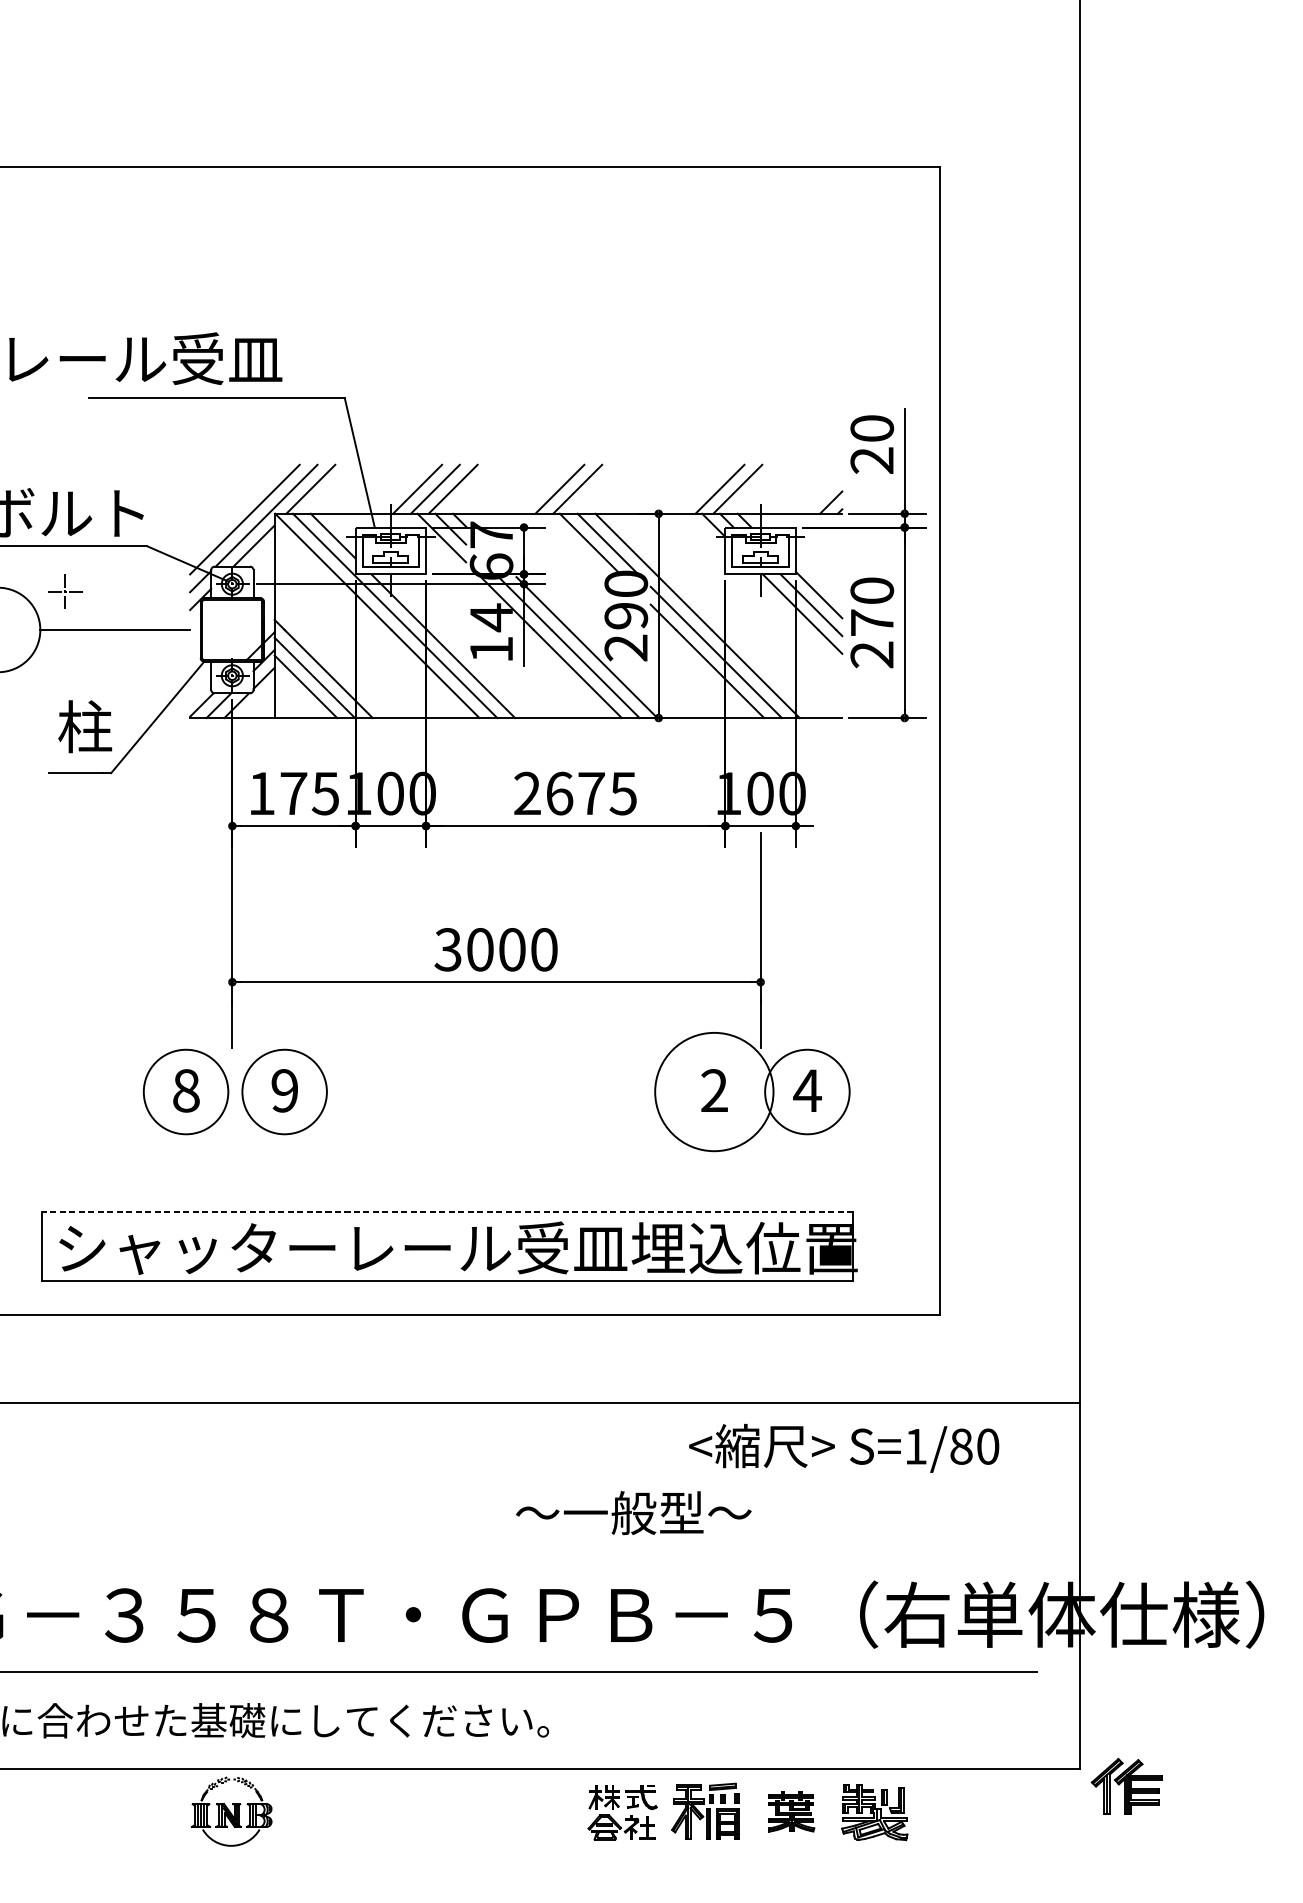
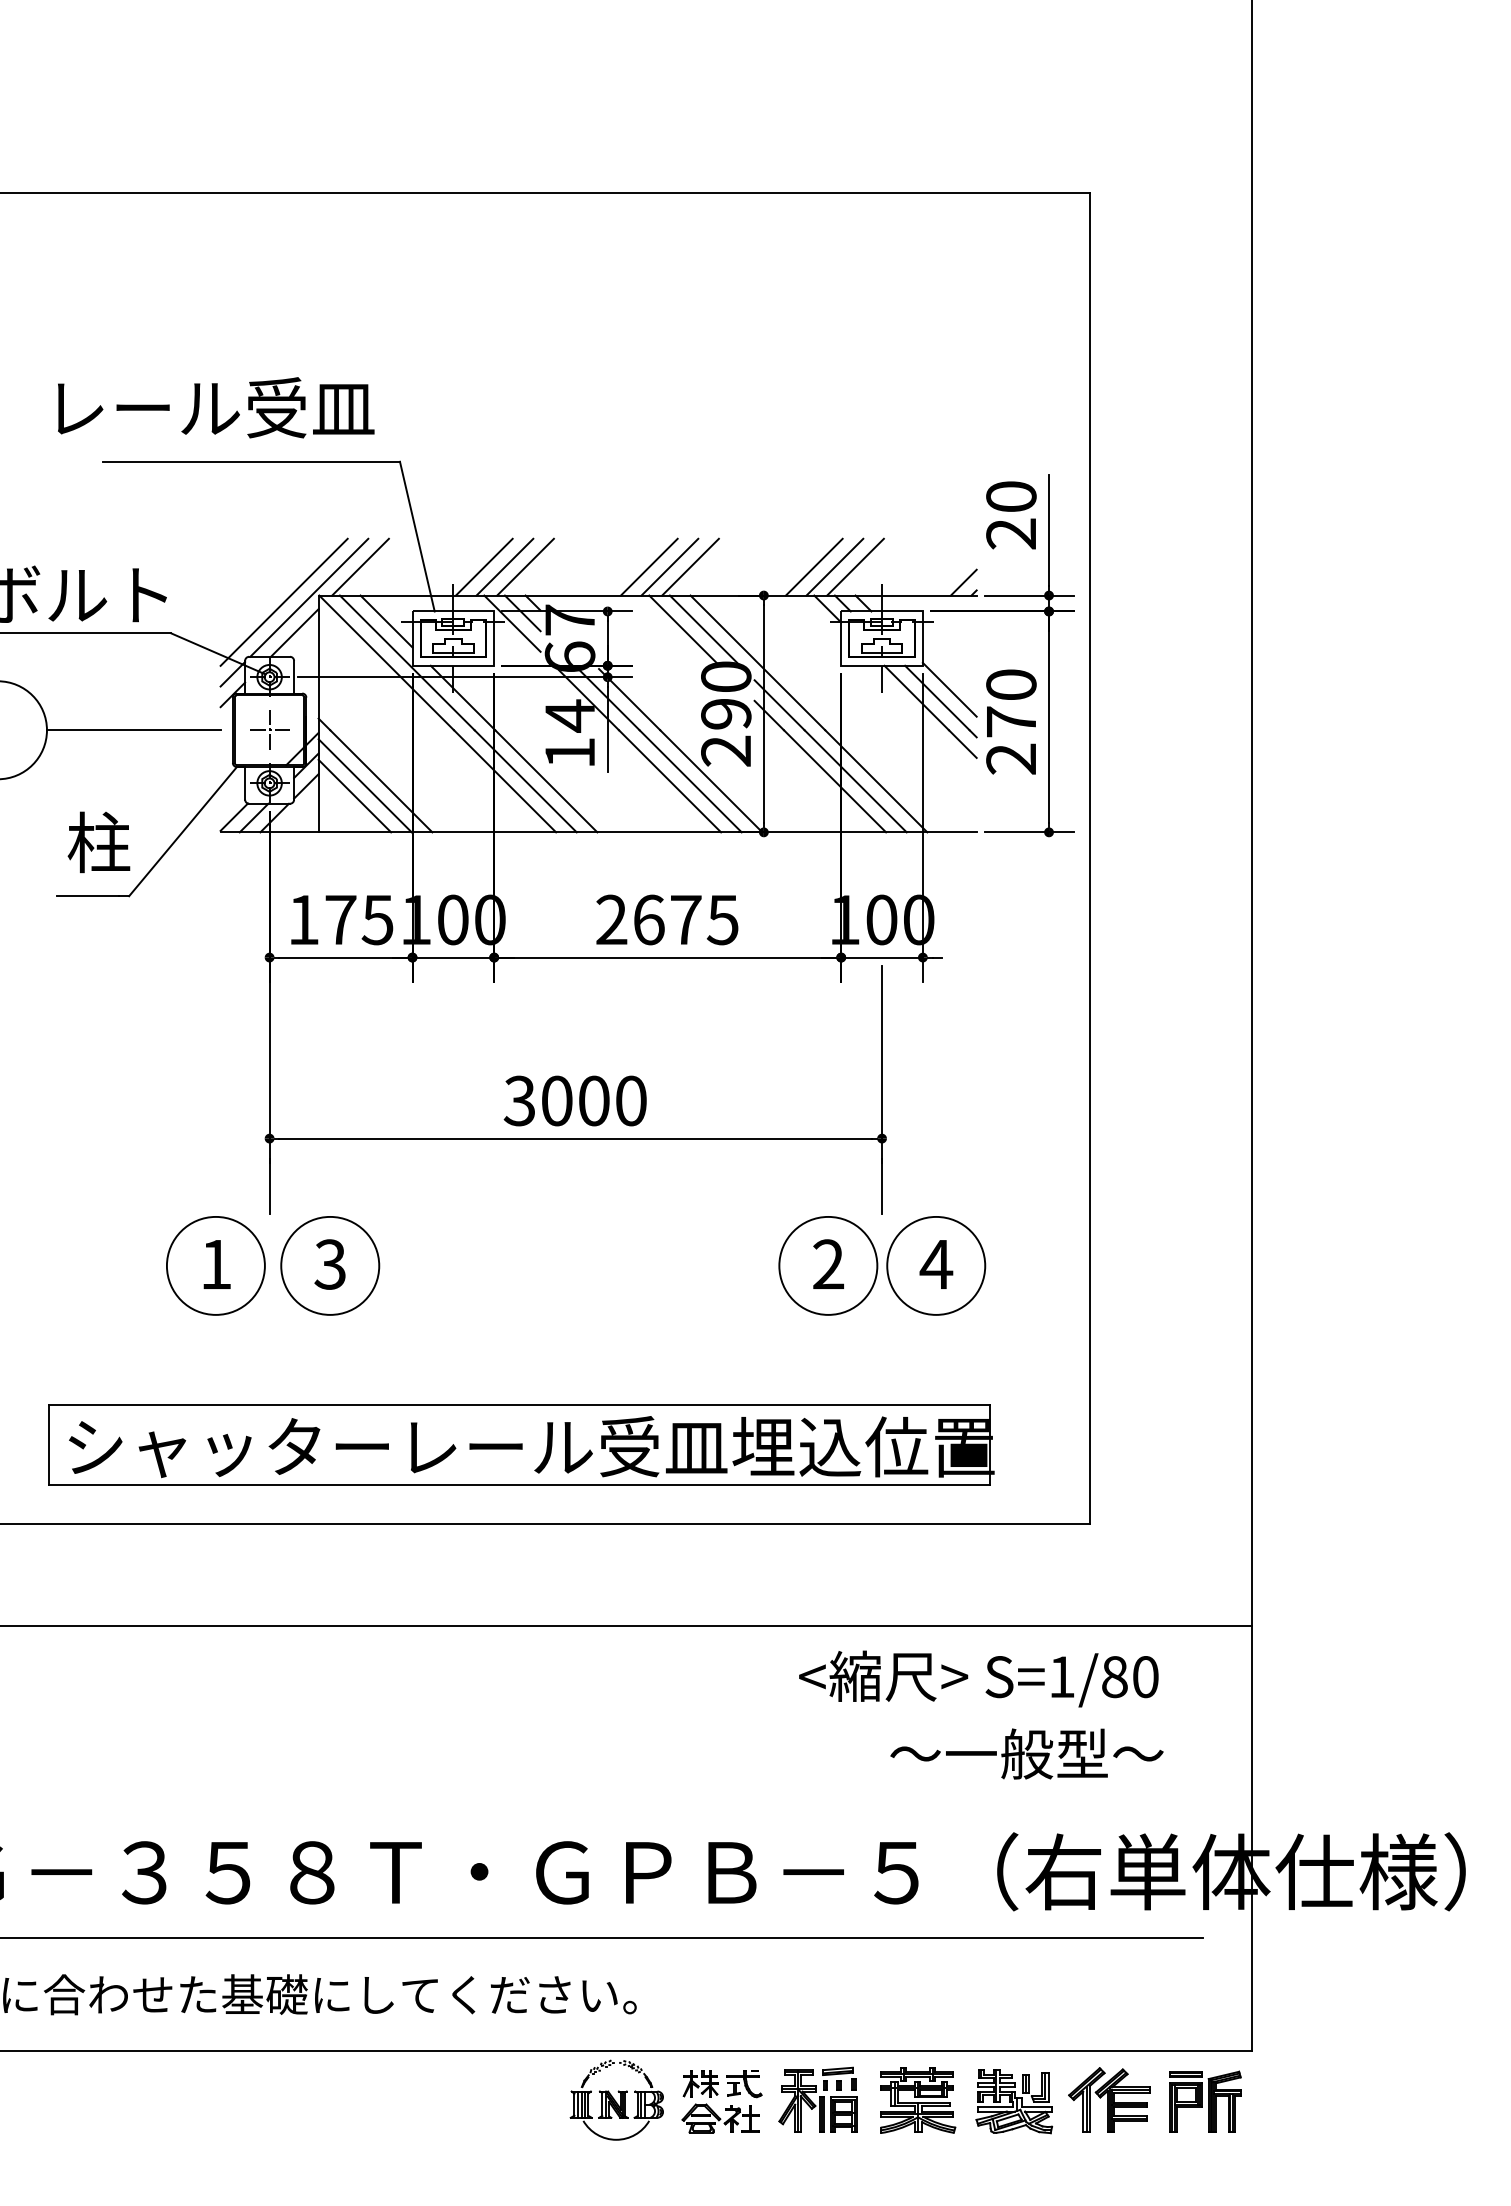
text: (146, 358) -> (216, 407), moved
line: (595, 488) -> (690, 566), added
line: (701, 488) -> (813, 566), added
part: (64, 591) -> (269, 729), moved
text: (186, 1090) -> (216, 1264), 8 -> 1
text: (284, 1090) -> (329, 1264), 9 -> 3
circle: (714, 1091) -> (828, 1265), size x0.71
line: (447, 1212) -> (518, 1405), dashed -> solid
text: (633, 1512) -> (1026, 1753), moved
part: (1126, 1786) -> (1109, 2099), moved
part: (231, 1811) -> (616, 2099), moved
part: (792, 1811) -> (918, 2100), size x1.43
part: (1039, 1812) -> (1205, 2101), added

